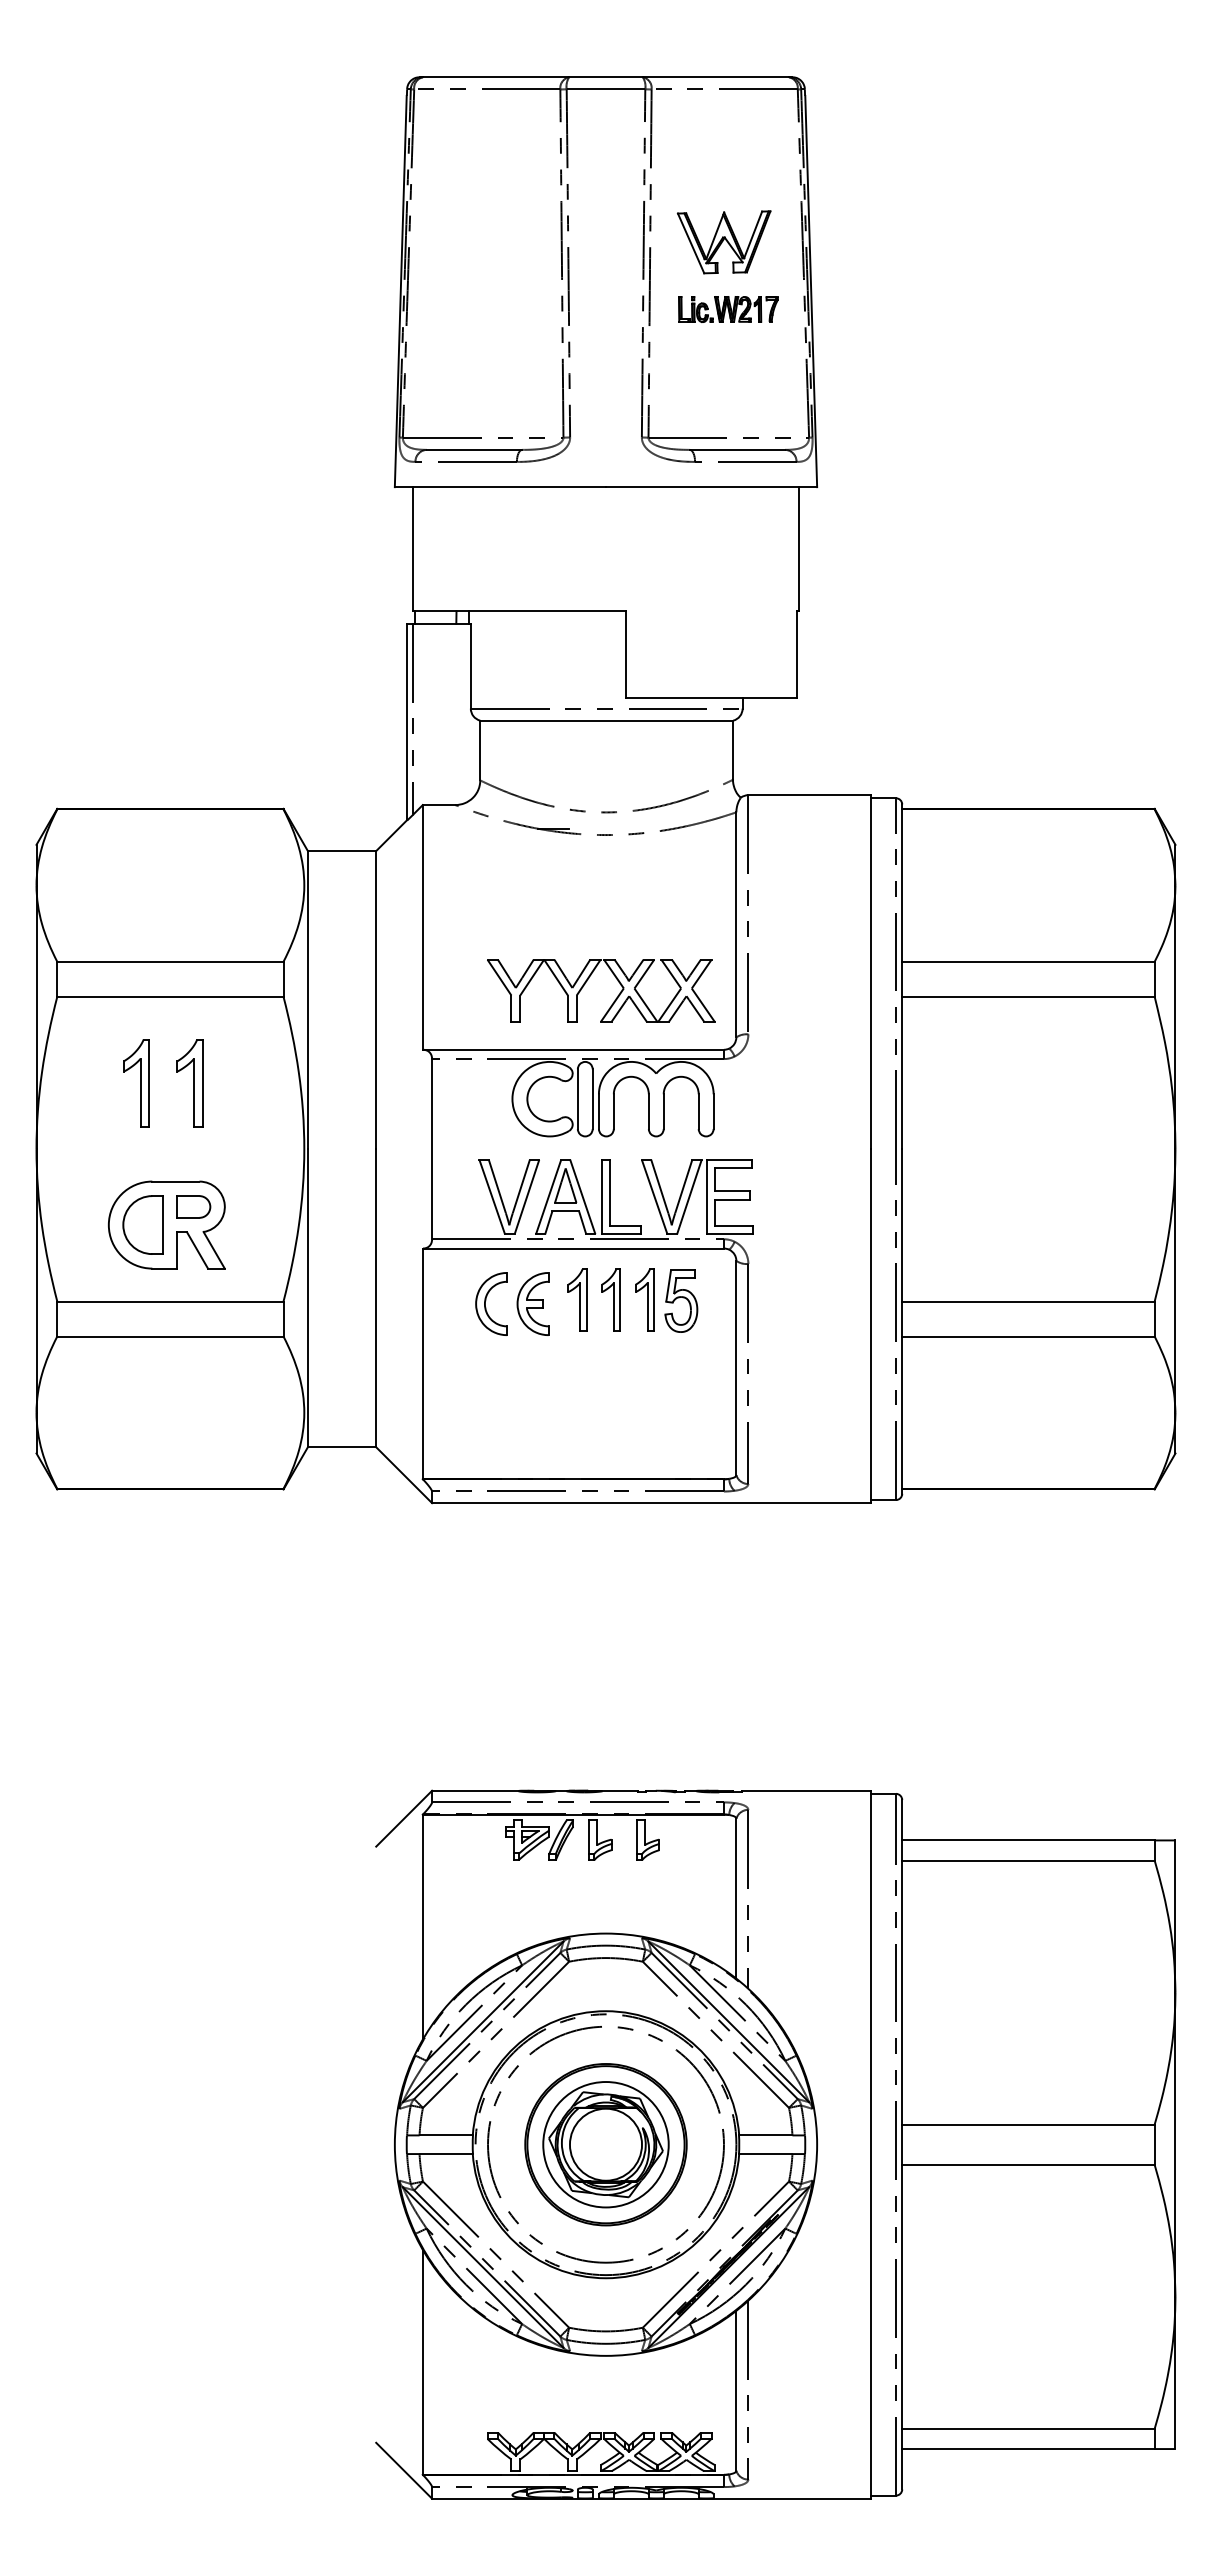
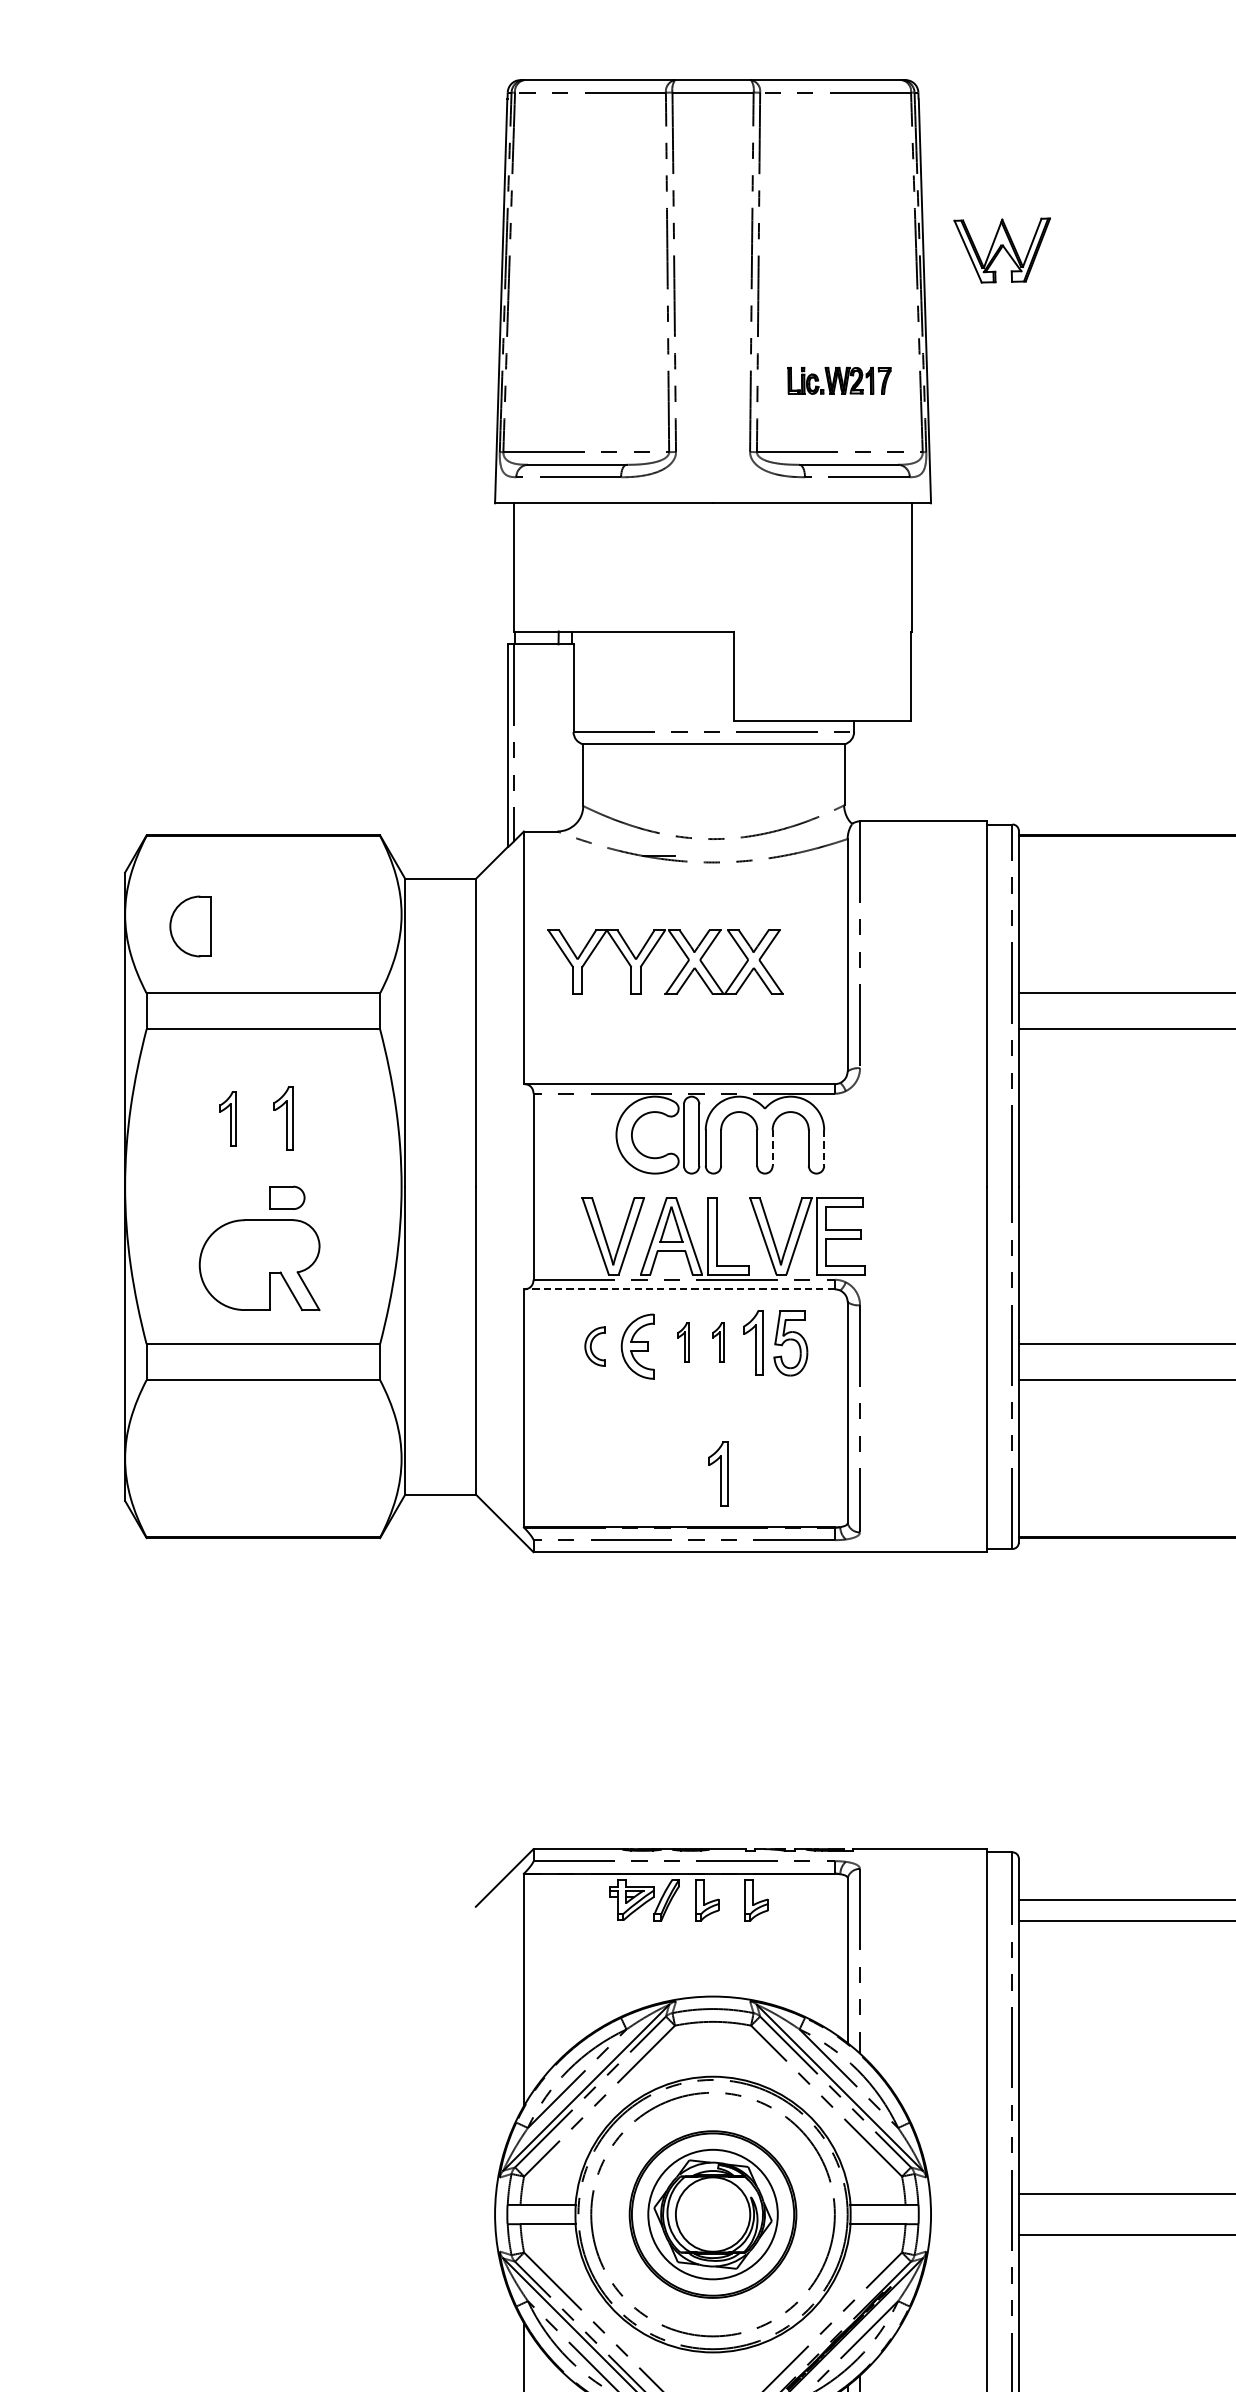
part: (723, 242) -> (1001, 250), moved
part: (728, 309) -> (839, 380), moved
part: (615, 998) -> (680, 970), moved
part: (136, 1083) -> (228, 1118), size x0.6
part: (189, 1083) -> (283, 1118), size x0.7
line: (663, 1112) -> (772, 1148), solid -> dashed
line: (713, 1112) -> (824, 1148), solid -> dashed
part: (193, 1206) -> (287, 1197), moved
part: (142, 1224) -> (190, 925), moved
line: (572, 1248) -> (678, 1289), solid -> dashed
part: (577, 1299) -> (683, 1341), size x0.6
part: (610, 1299) -> (717, 1341), size x0.6
part: (491, 1303) -> (594, 1346), size x0.6
part: (610, 1426) -> (717, 1473), added

